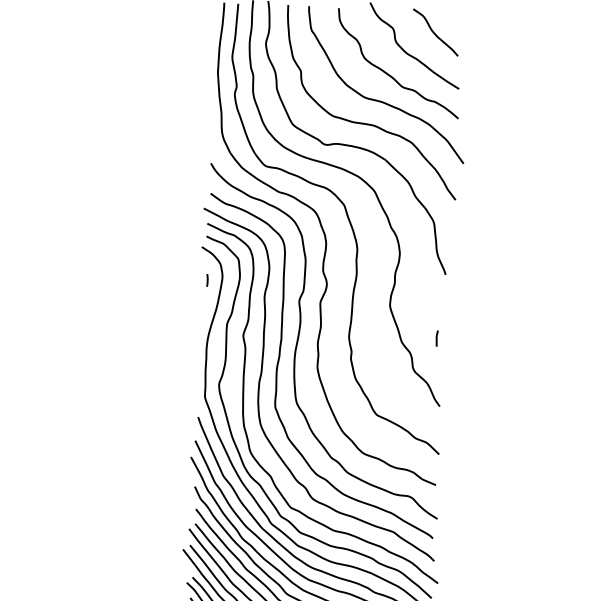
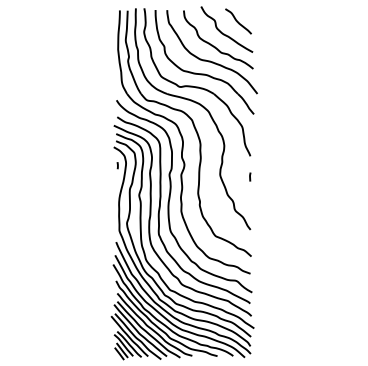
line: (437, 337) -> (250, 176), moved

